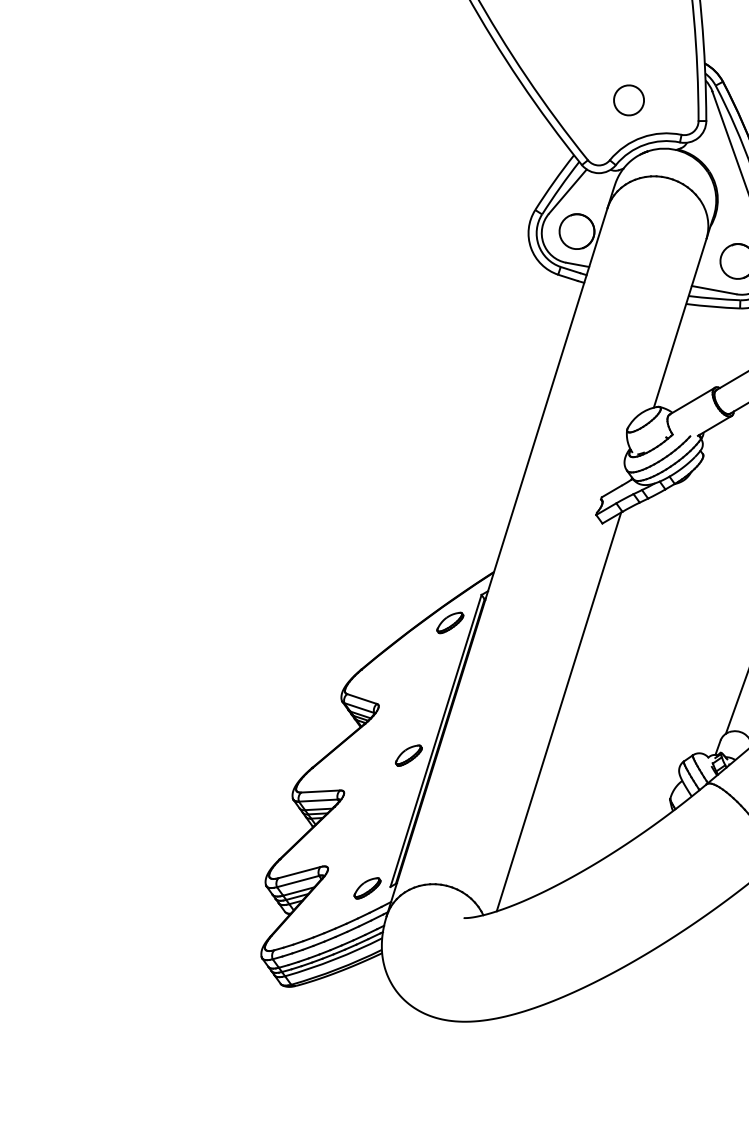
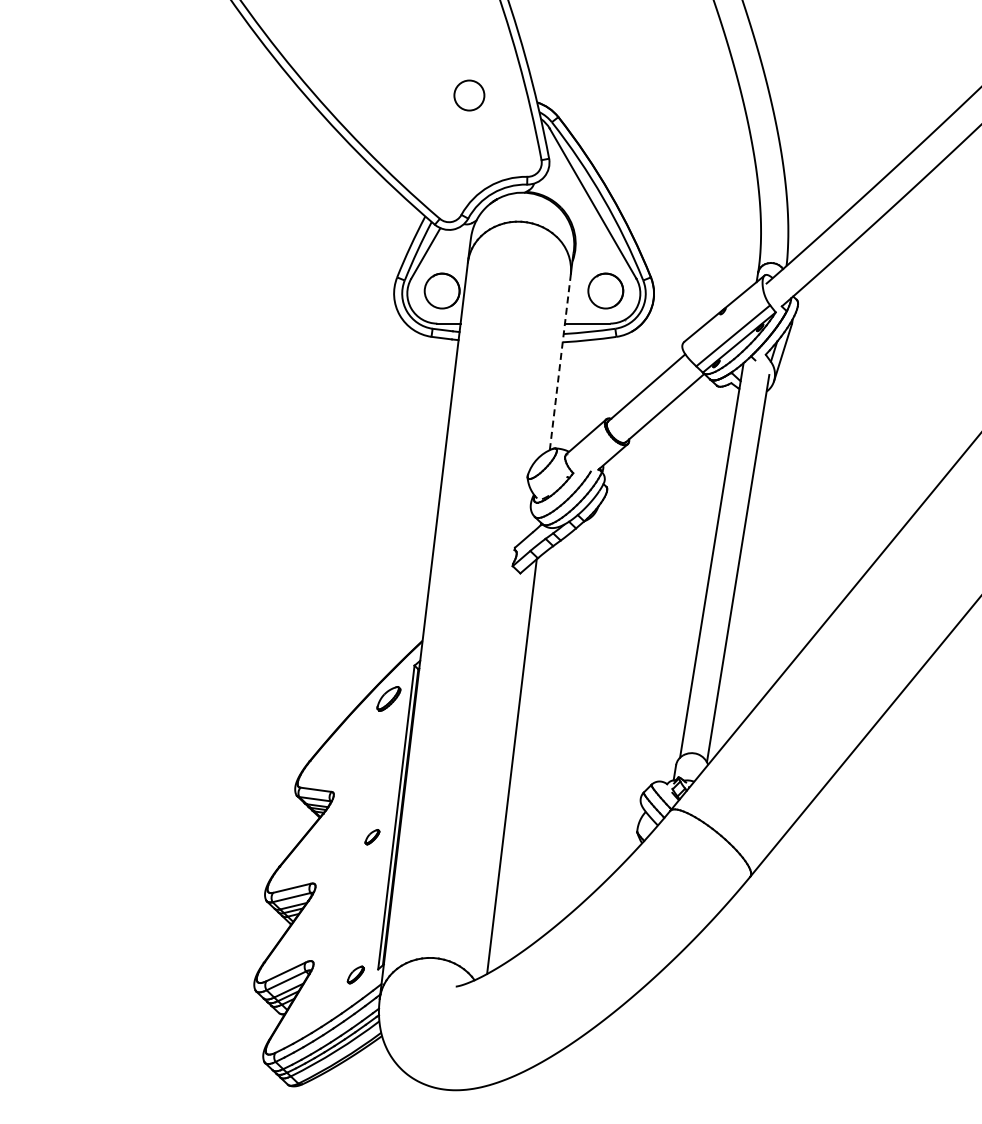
circle: (629, 100) -> (469, 95), moved
line: (680, 322) -> (560, 361), solid -> dashed
part: (408, 756) -> (372, 837), size x0.6
part: (367, 887) -> (355, 974), size x0.7

